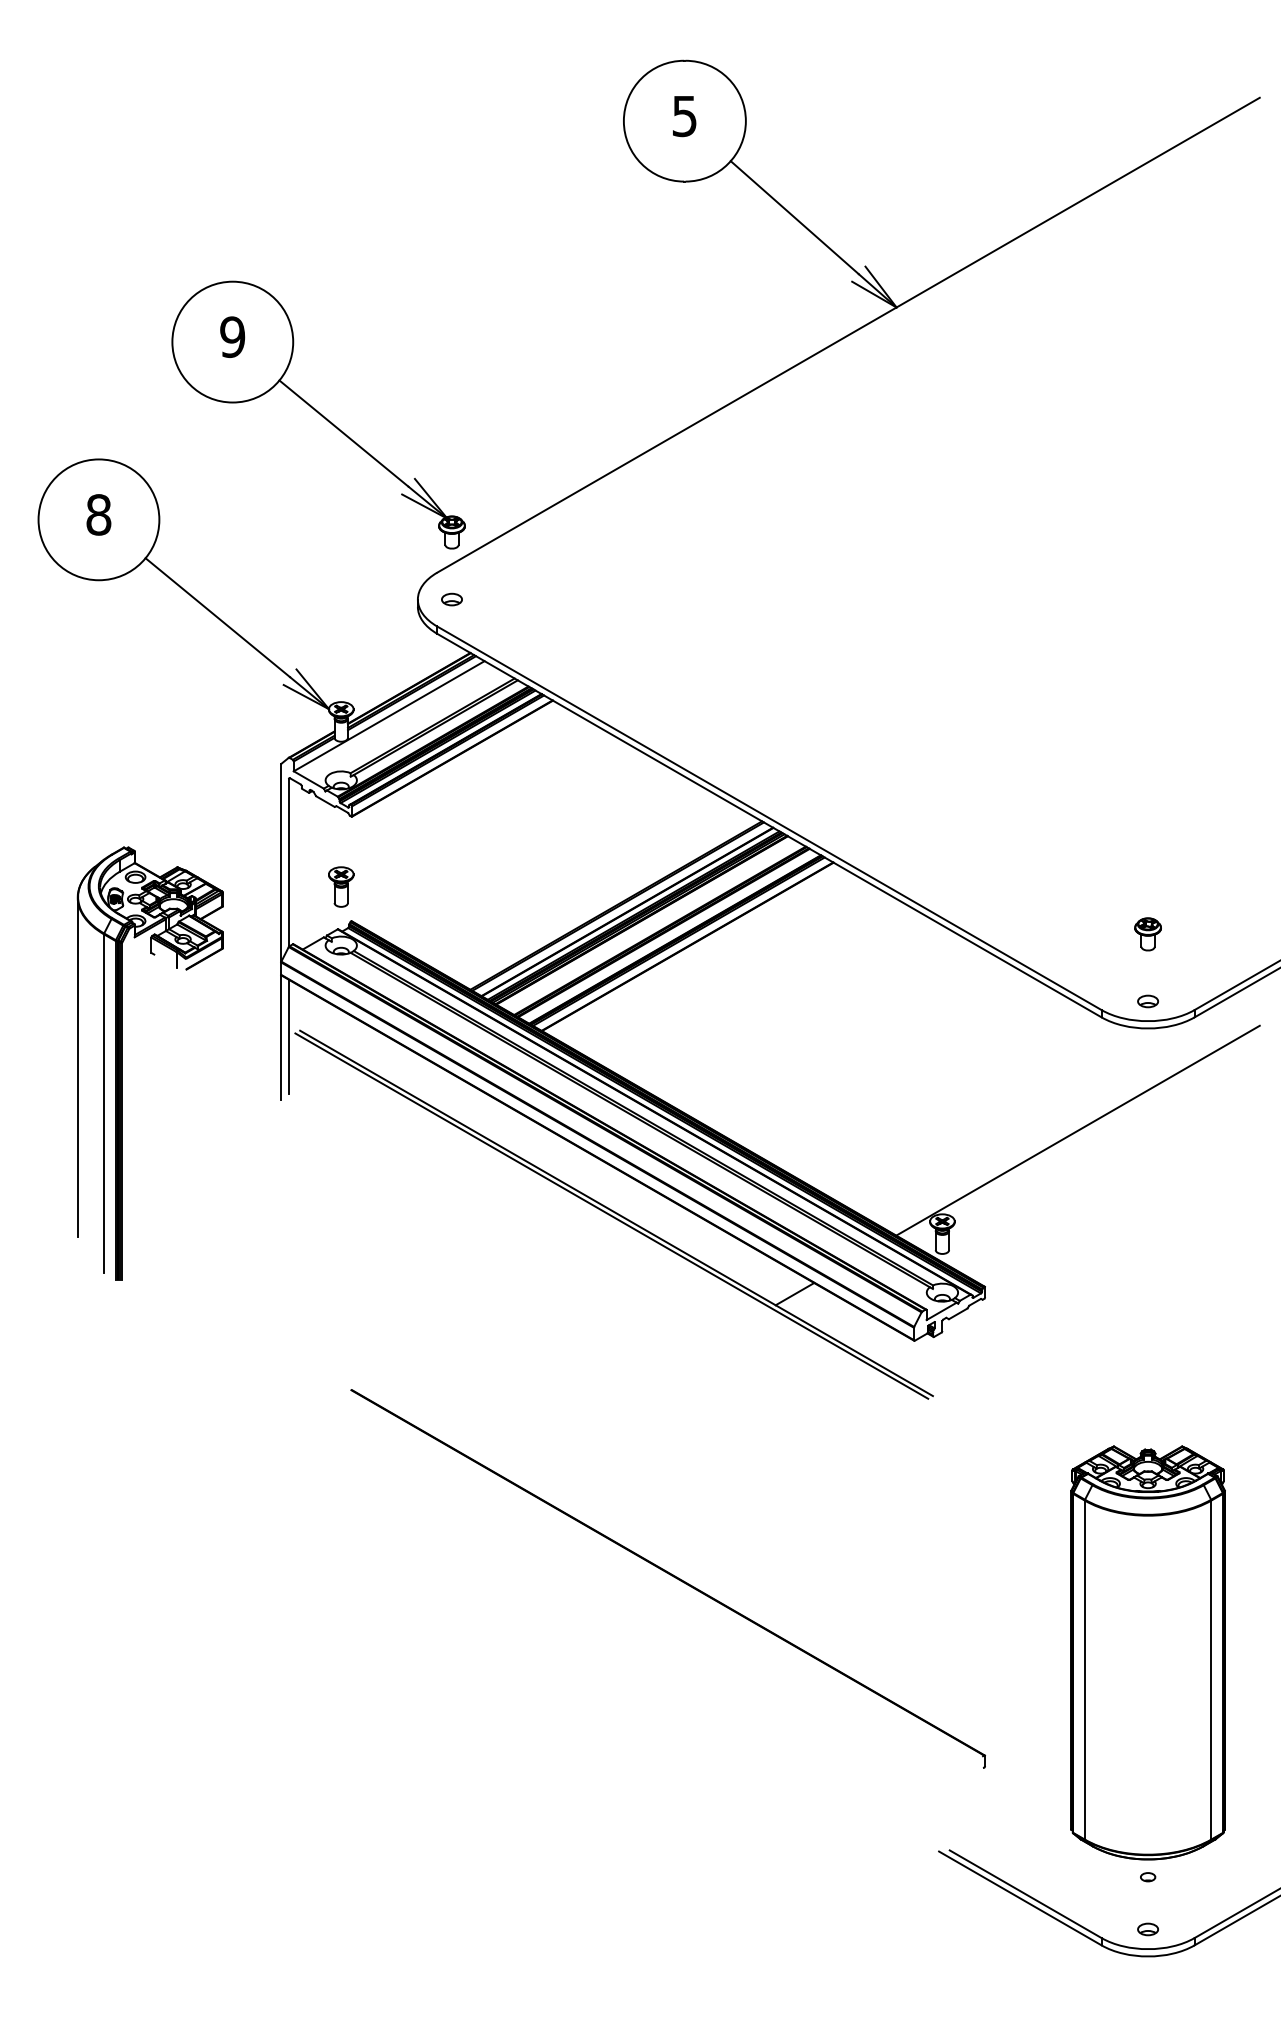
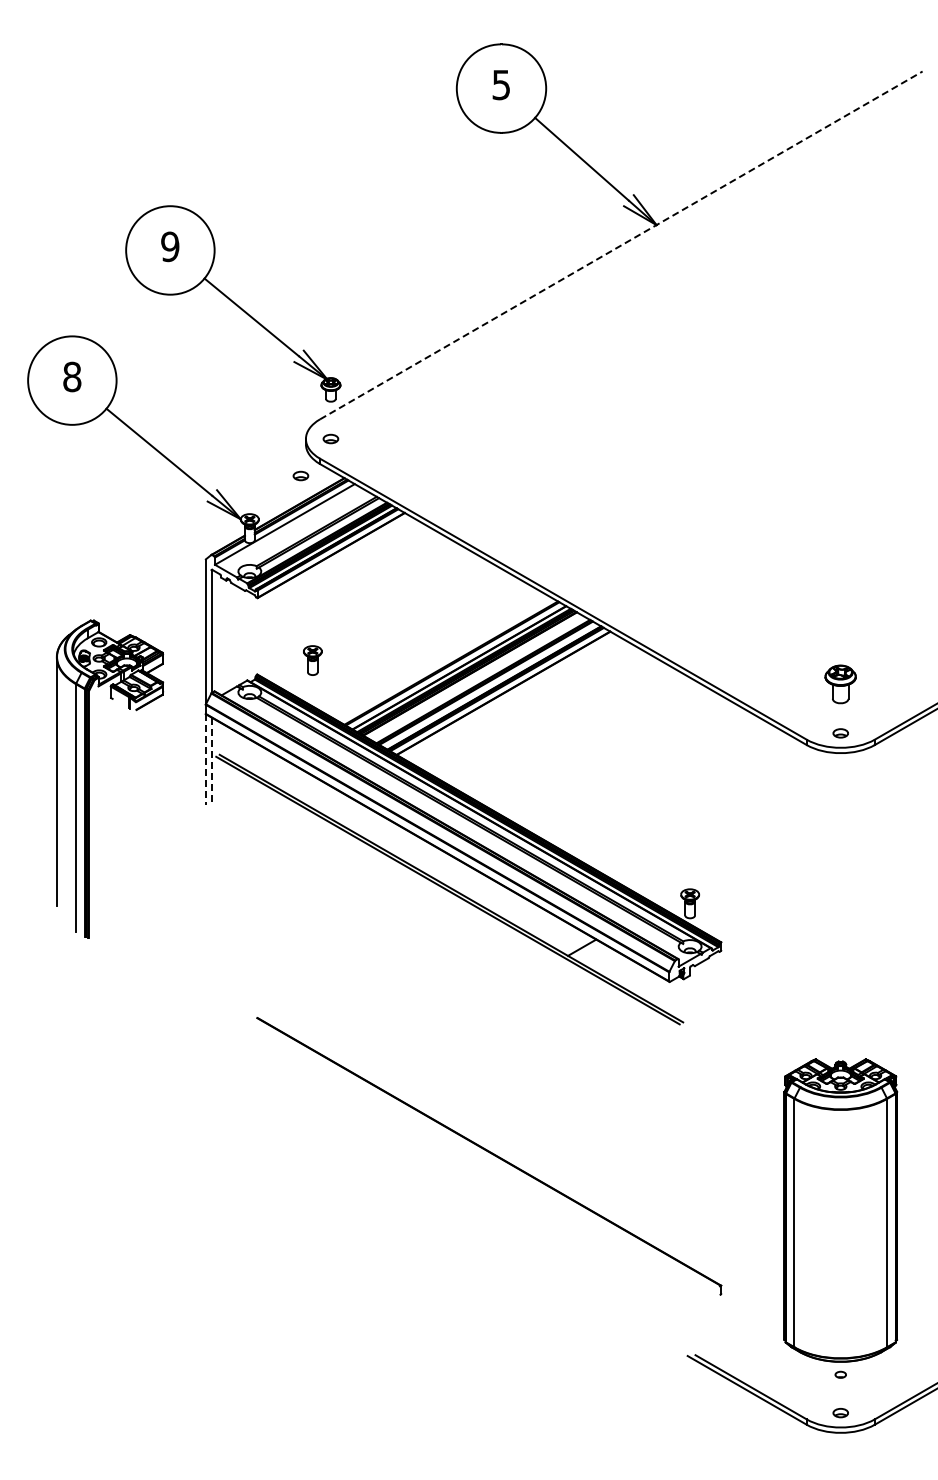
line: (848, 335) -> (621, 245), solid -> dashed
part: (410, 649) -> (300, 475), added
part: (340, 886) -> (312, 660), moved
part: (1147, 933) -> (840, 683), size x1.6
line: (280, 1037) -> (205, 759), solid -> dashed
line: (288, 1037) -> (211, 759), solid -> dashed
line: (1078, 1129) -> (789, 827), removed

